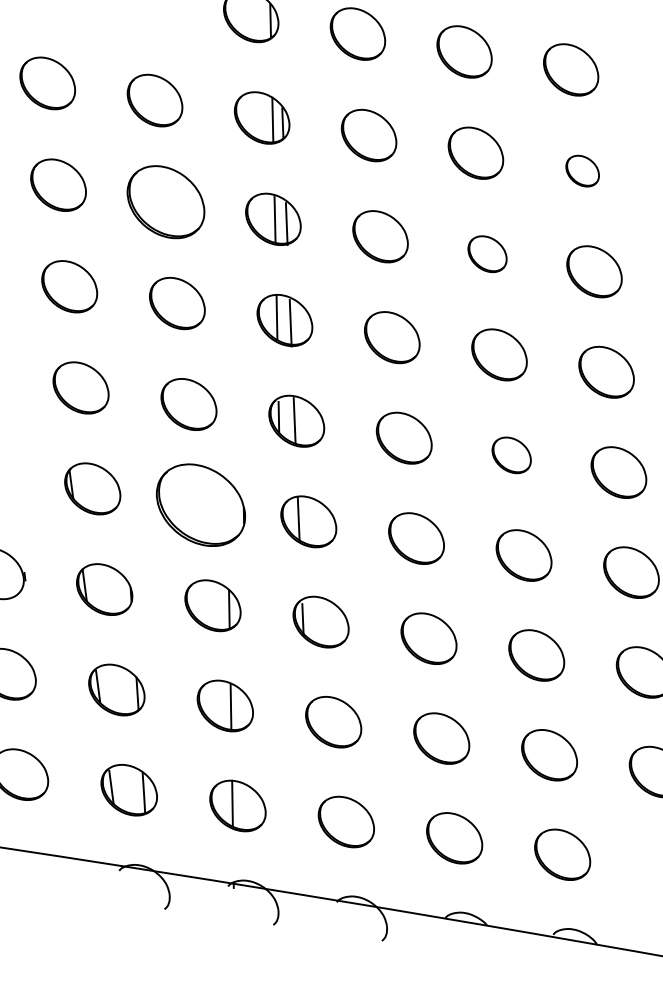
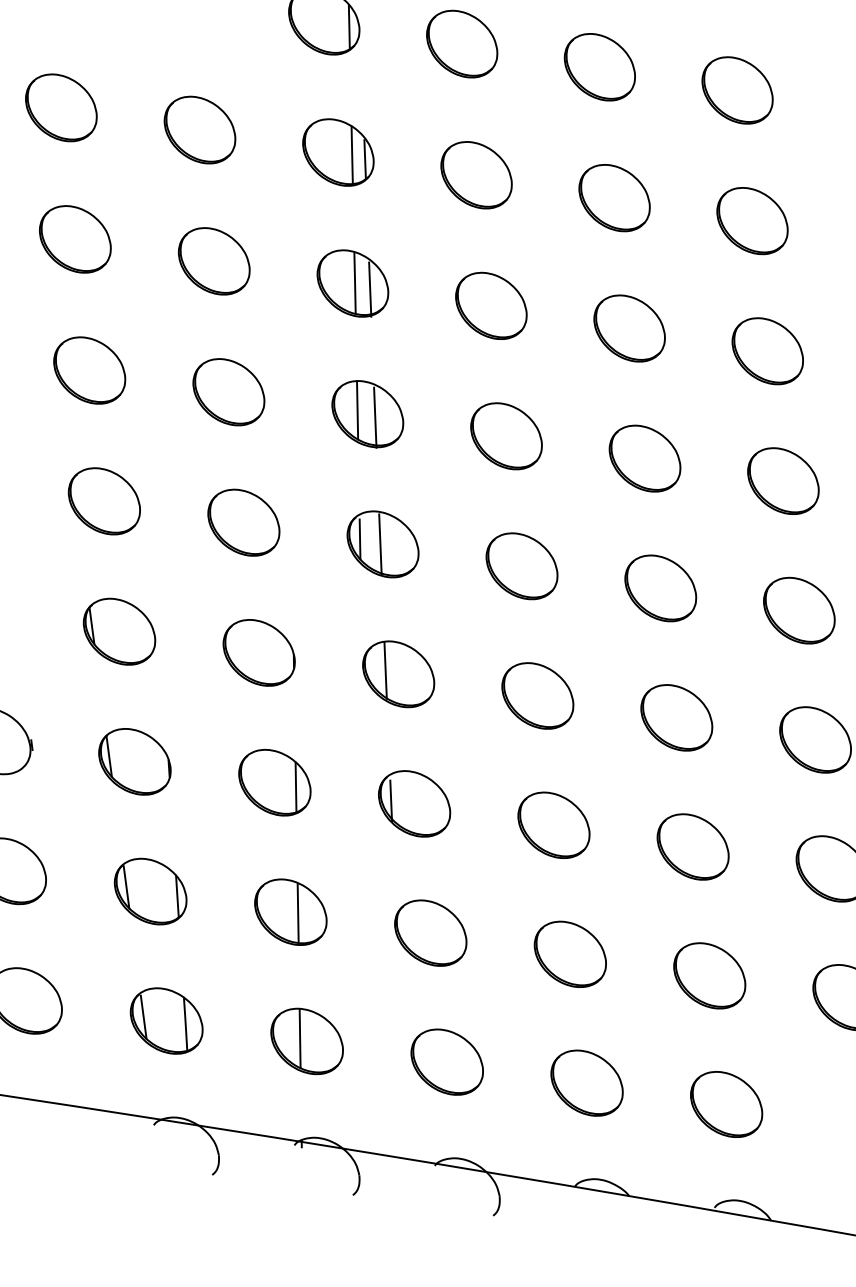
part: (582, 171) -> (752, 221), size x1.67
part: (166, 202) -> (214, 261), size x0.71
part: (487, 254) -> (629, 328), size x1.43
part: (511, 455) -> (660, 588), size x1.43
part: (200, 504) -> (258, 652), size x0.62

